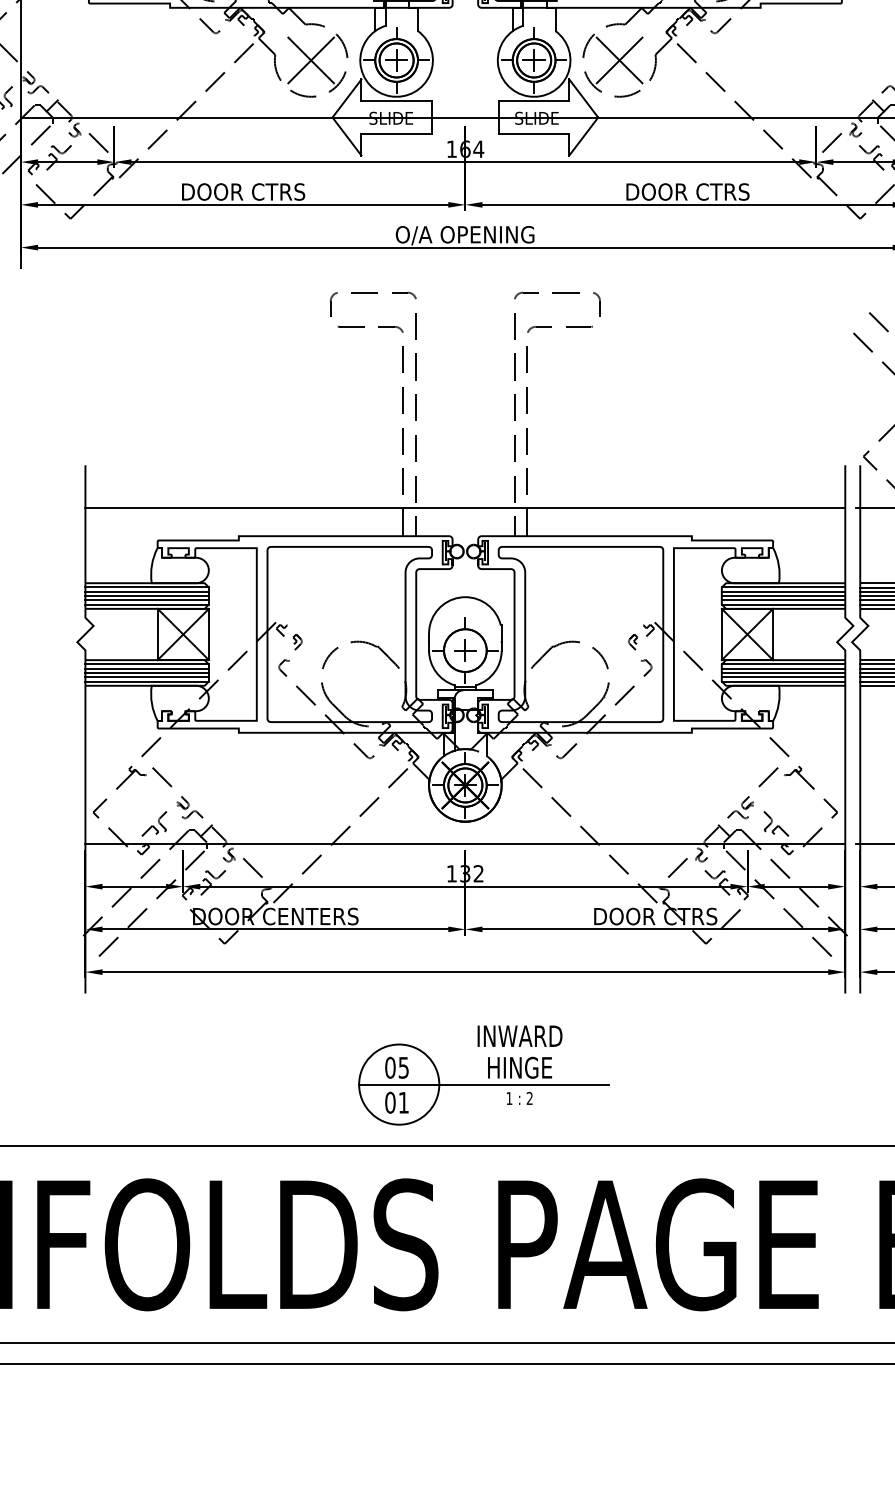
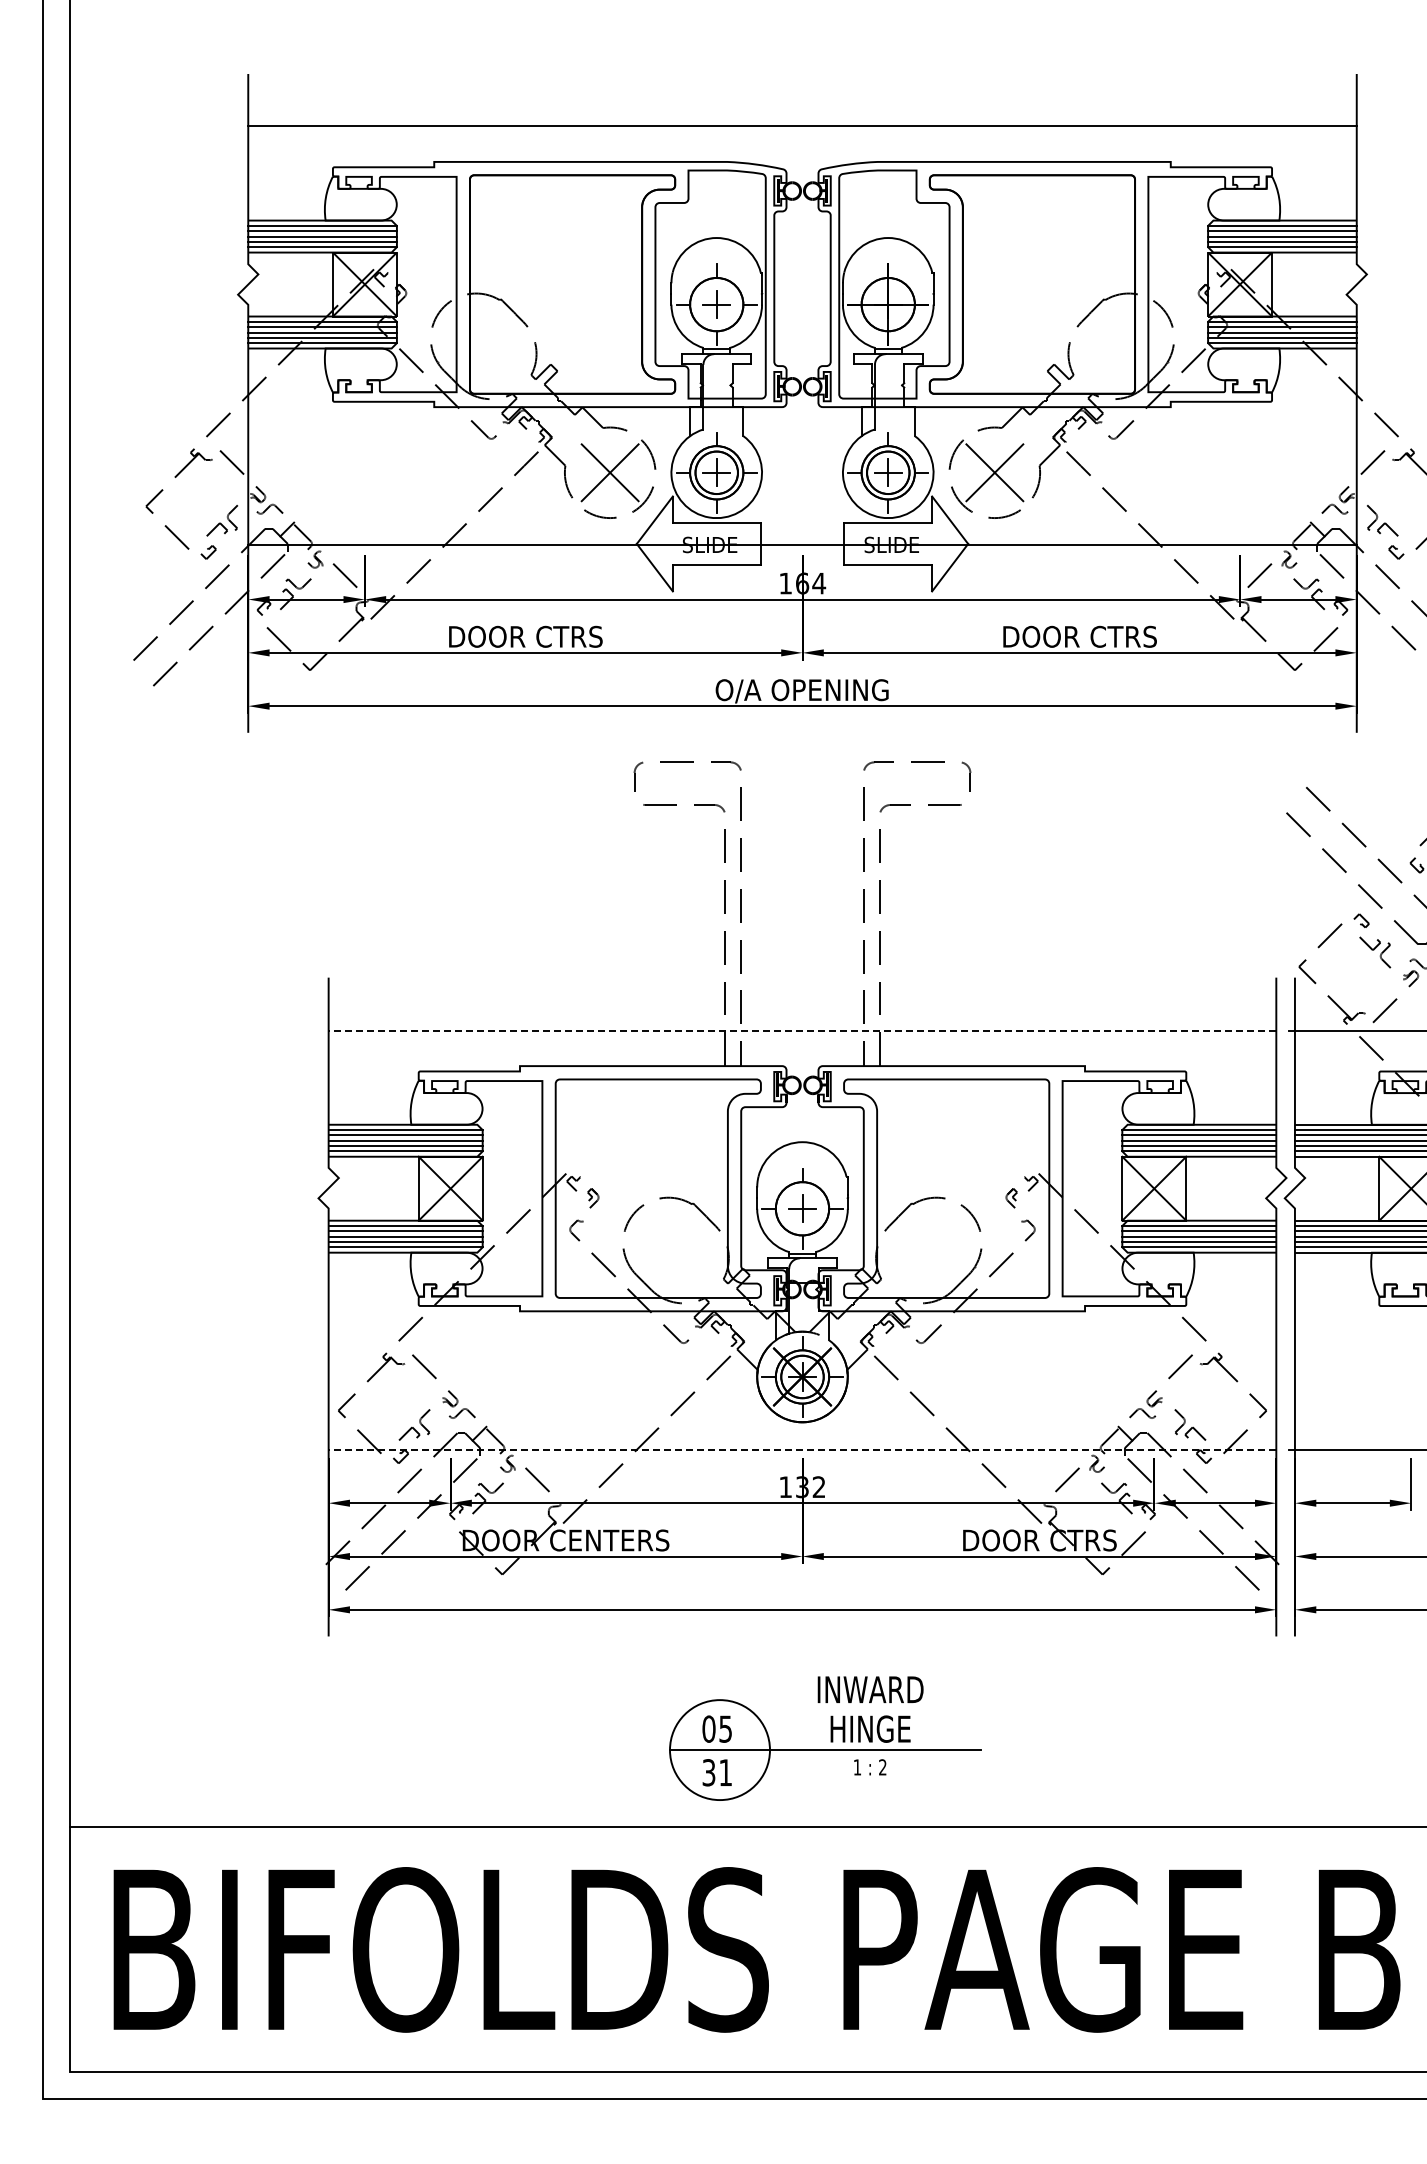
line: (465, 507) -> (802, 1030), solid -> dashed
line: (465, 843) -> (802, 1449), solid -> dashed
text: (390, 1102) -> (708, 1772), 01 -> 31

